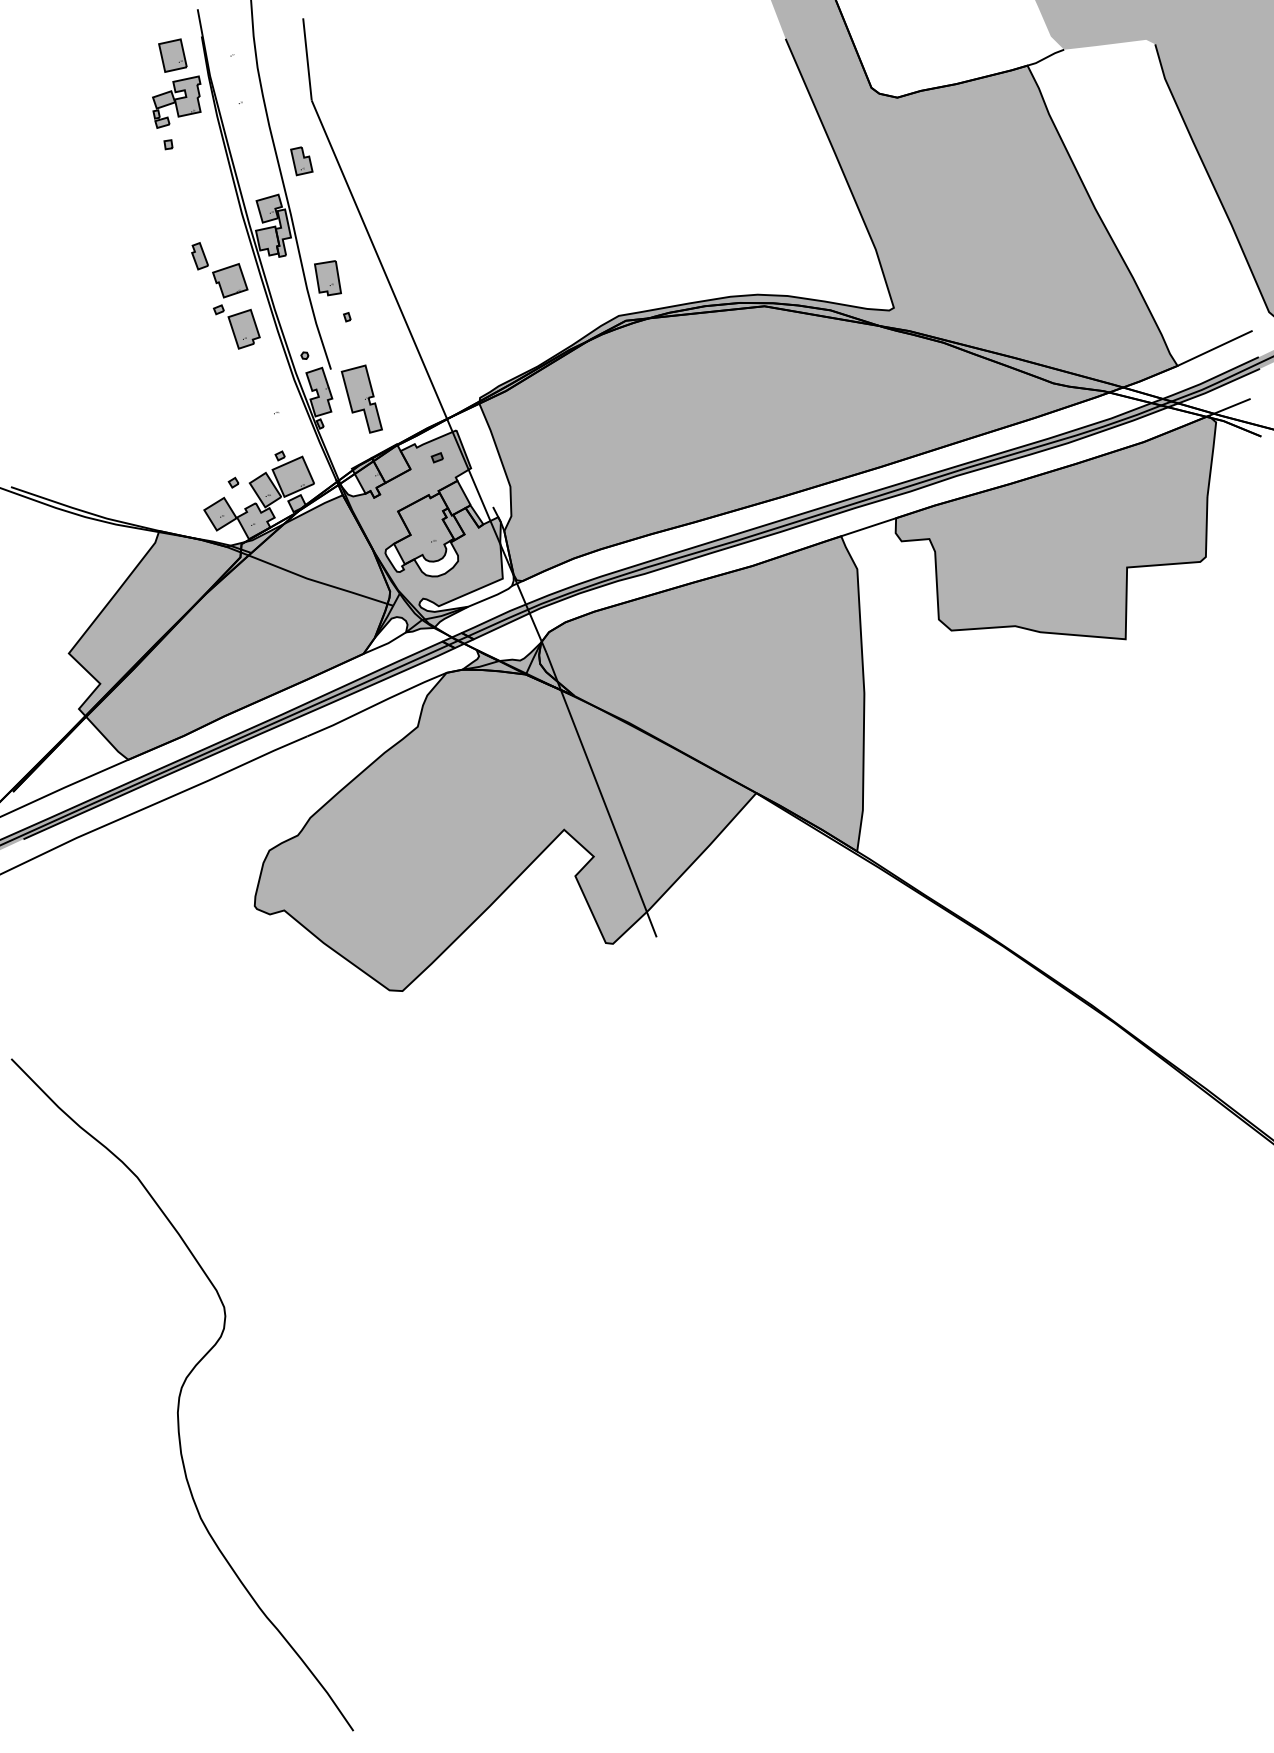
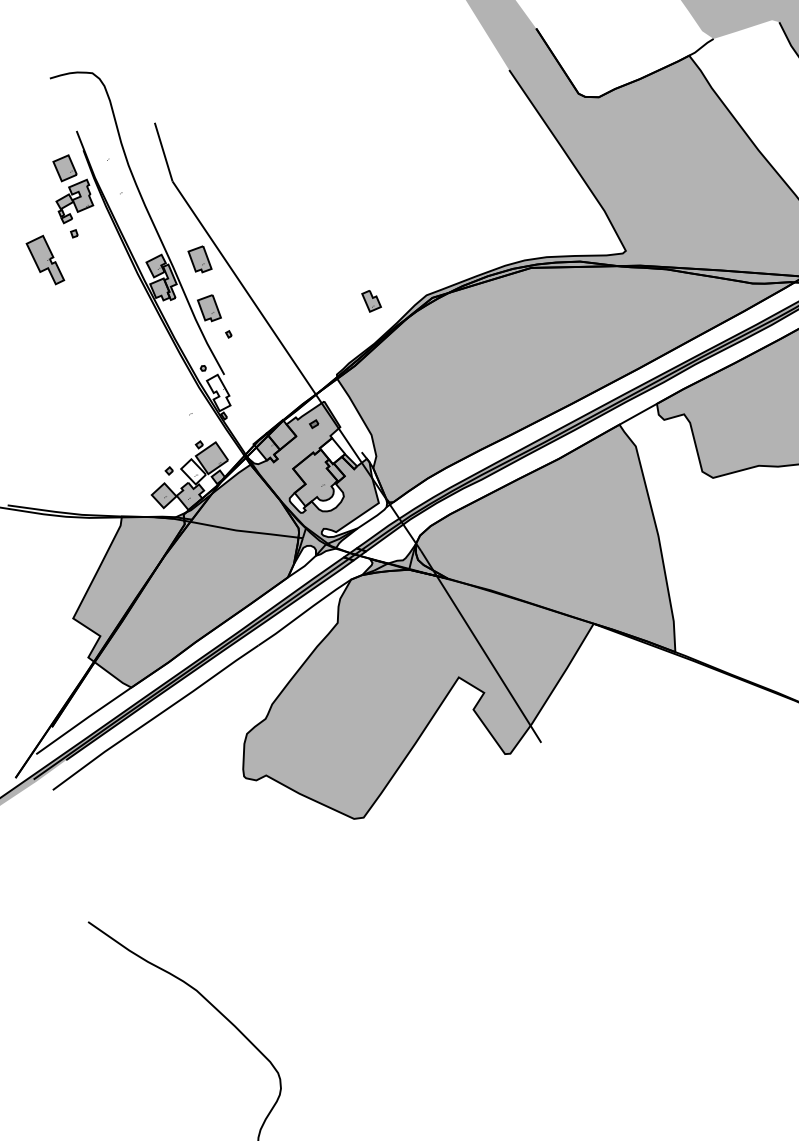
part: (301, 161) -> (371, 301), moved
part: (327, 211) -> (199, 260), added
part: (225, 295) -> (137, 335), removed
fill: (319, 391) -> (219, 392), removed
part: (361, 398) -> (44, 260), moved
fill: (265, 489) -> (193, 471), removed
fill: (454, 497) -> (332, 450), removed

